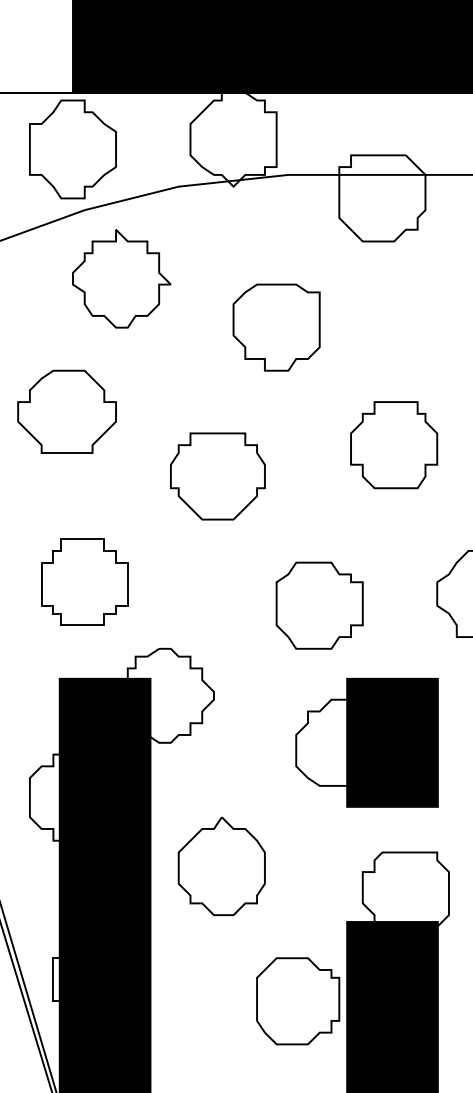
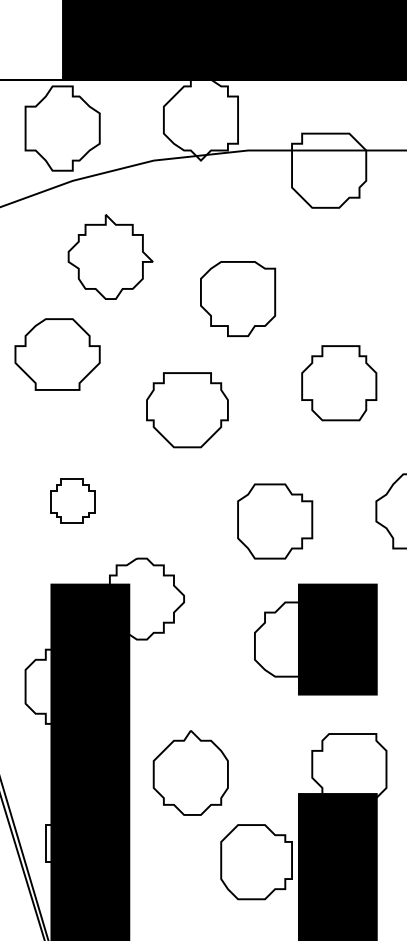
part: (121, 278) -> (110, 256), moved
part: (277, 327) -> (238, 298), moved
part: (84, 581) -> (72, 500), size x0.6
part: (221, 865) -> (190, 772), moved

